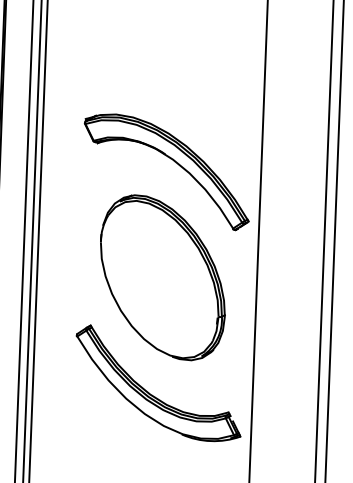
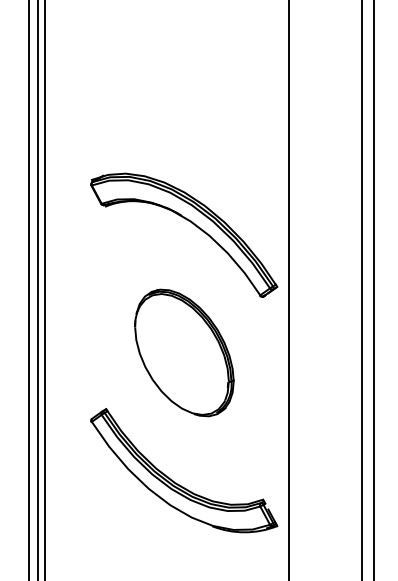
part: (163, 277) -> (184, 352), size x0.7

